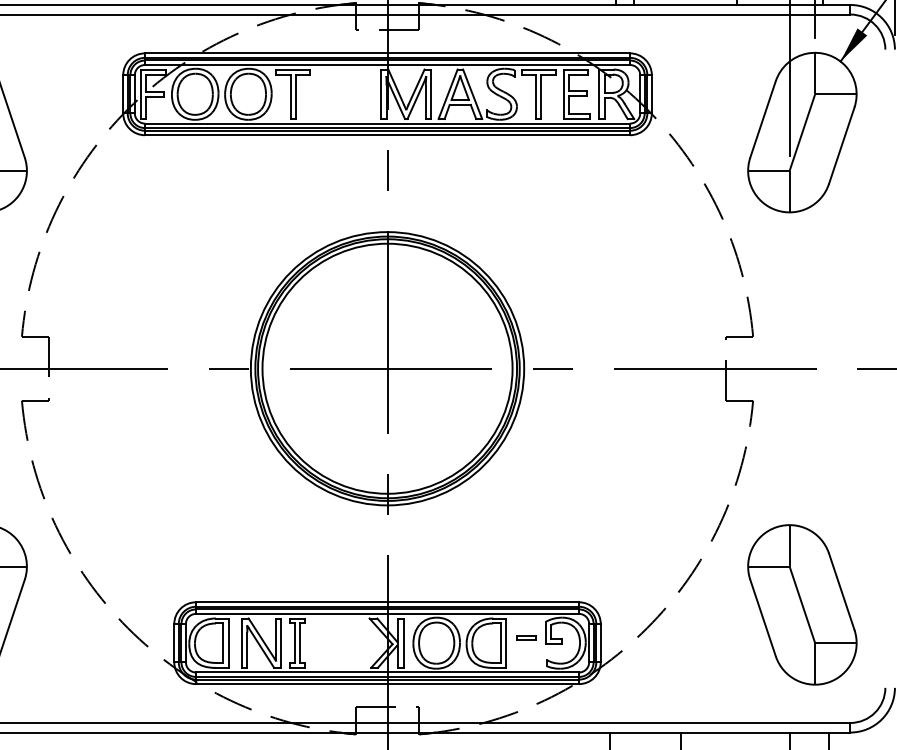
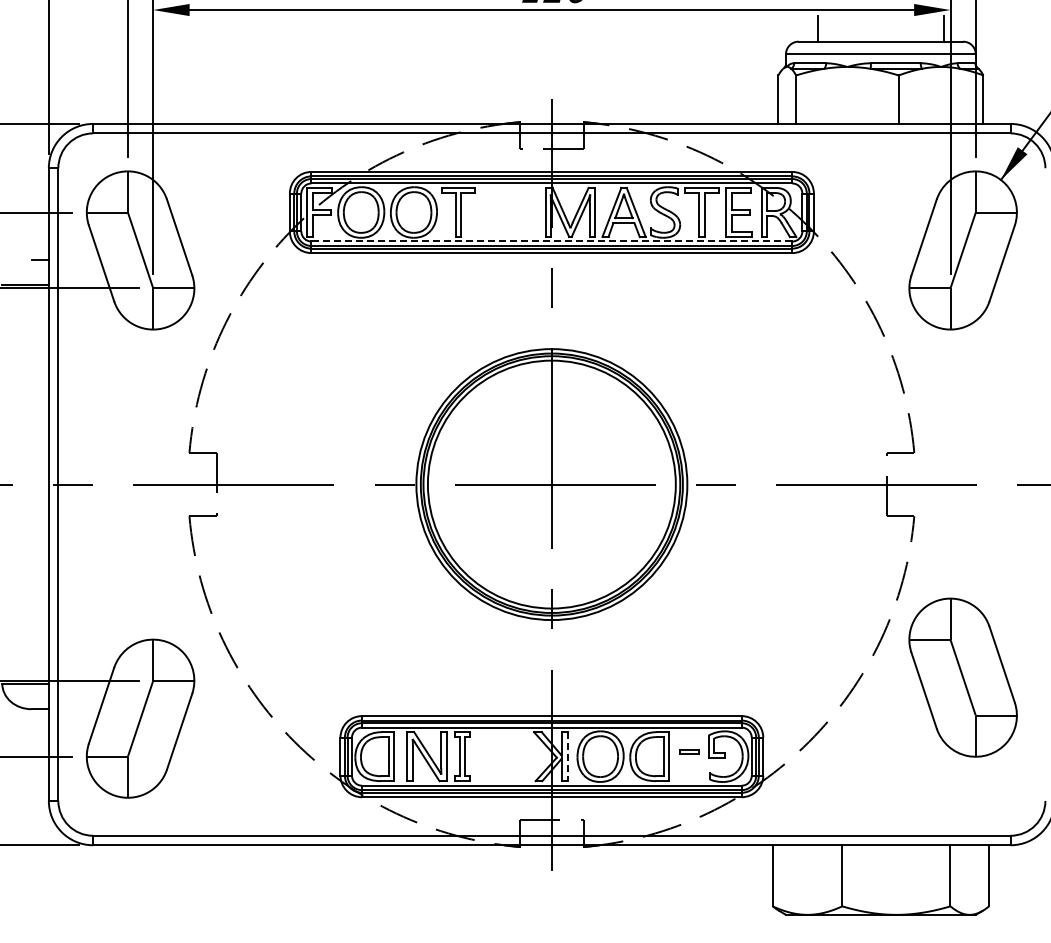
line: (387, 123) -> (551, 241), solid -> dashed
part: (801, 604) -> (962, 677), moved
line: (403, 644) -> (567, 757), solid -> dashed

